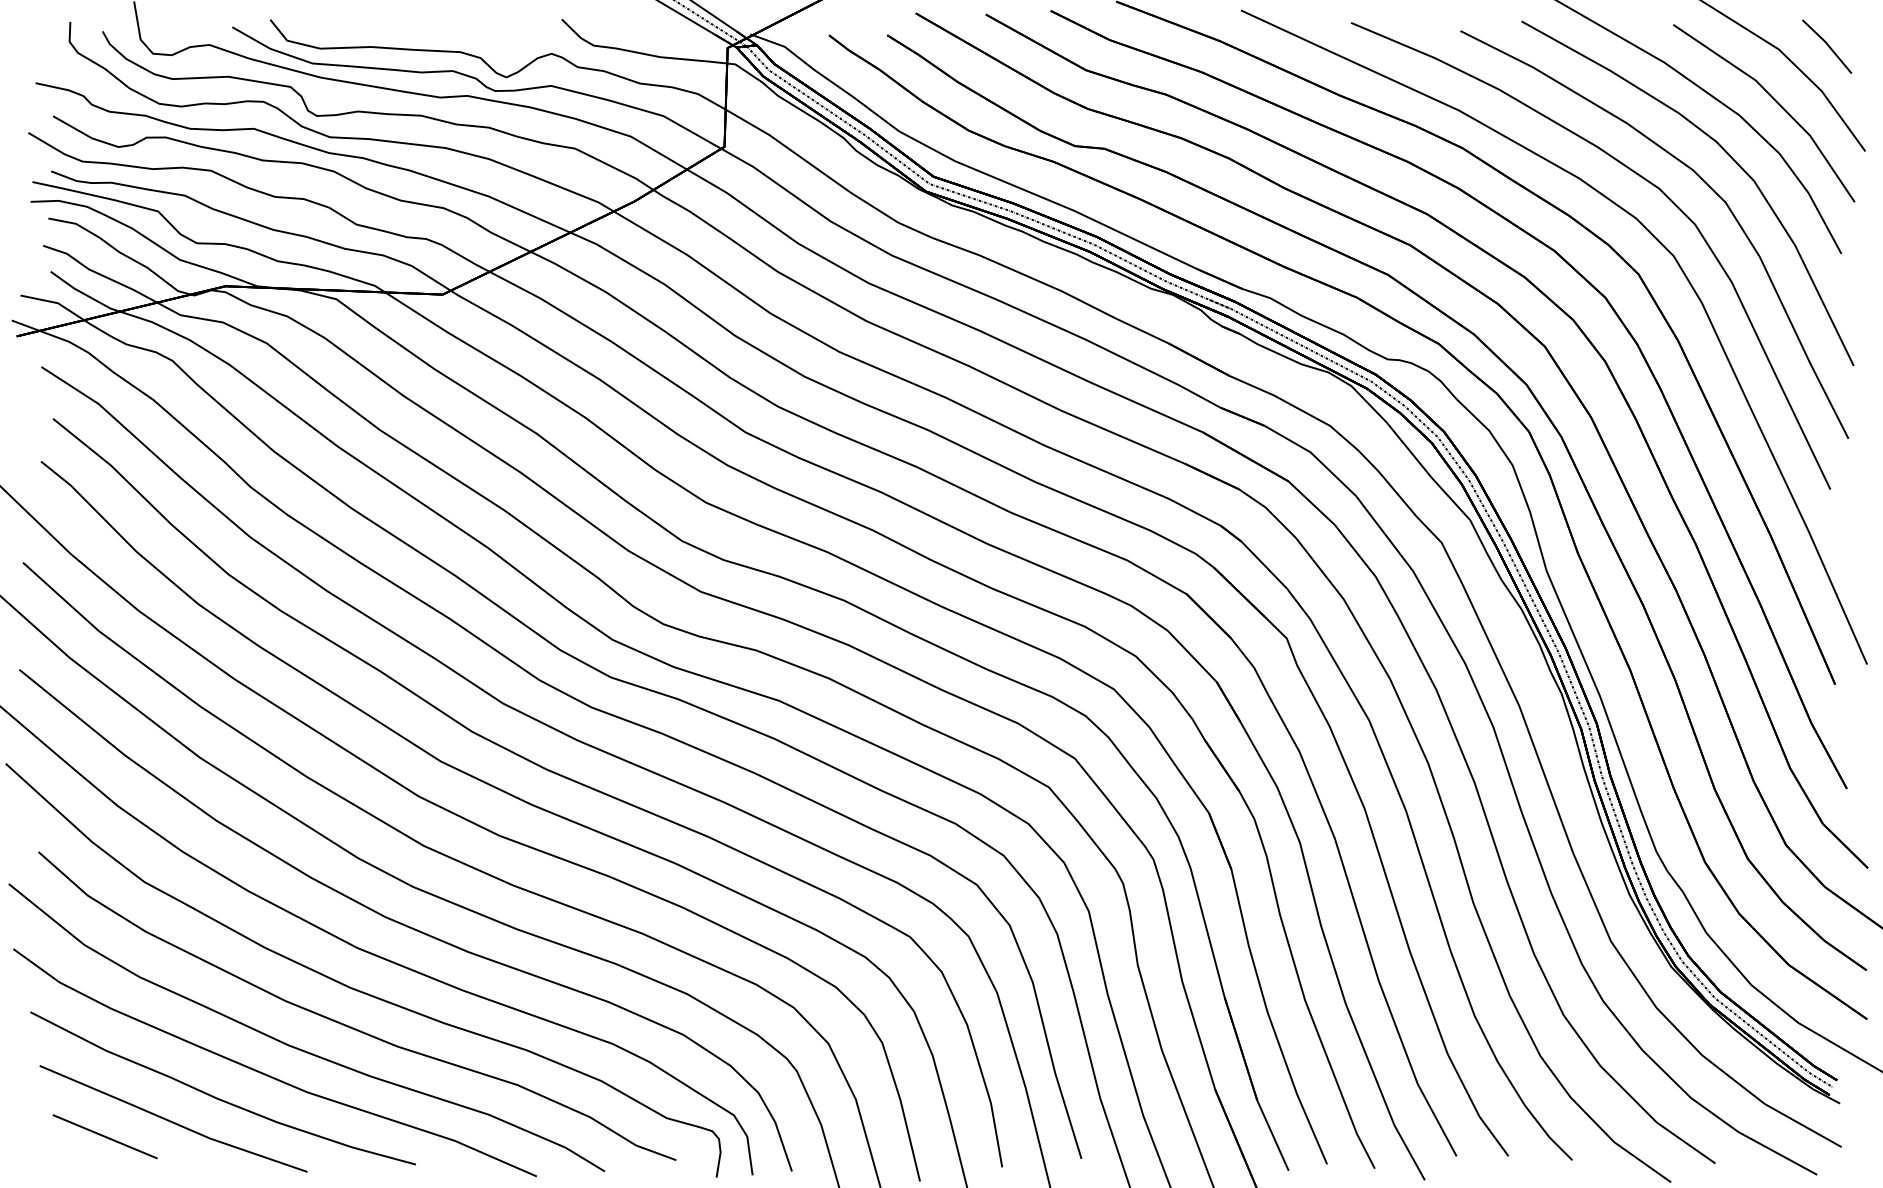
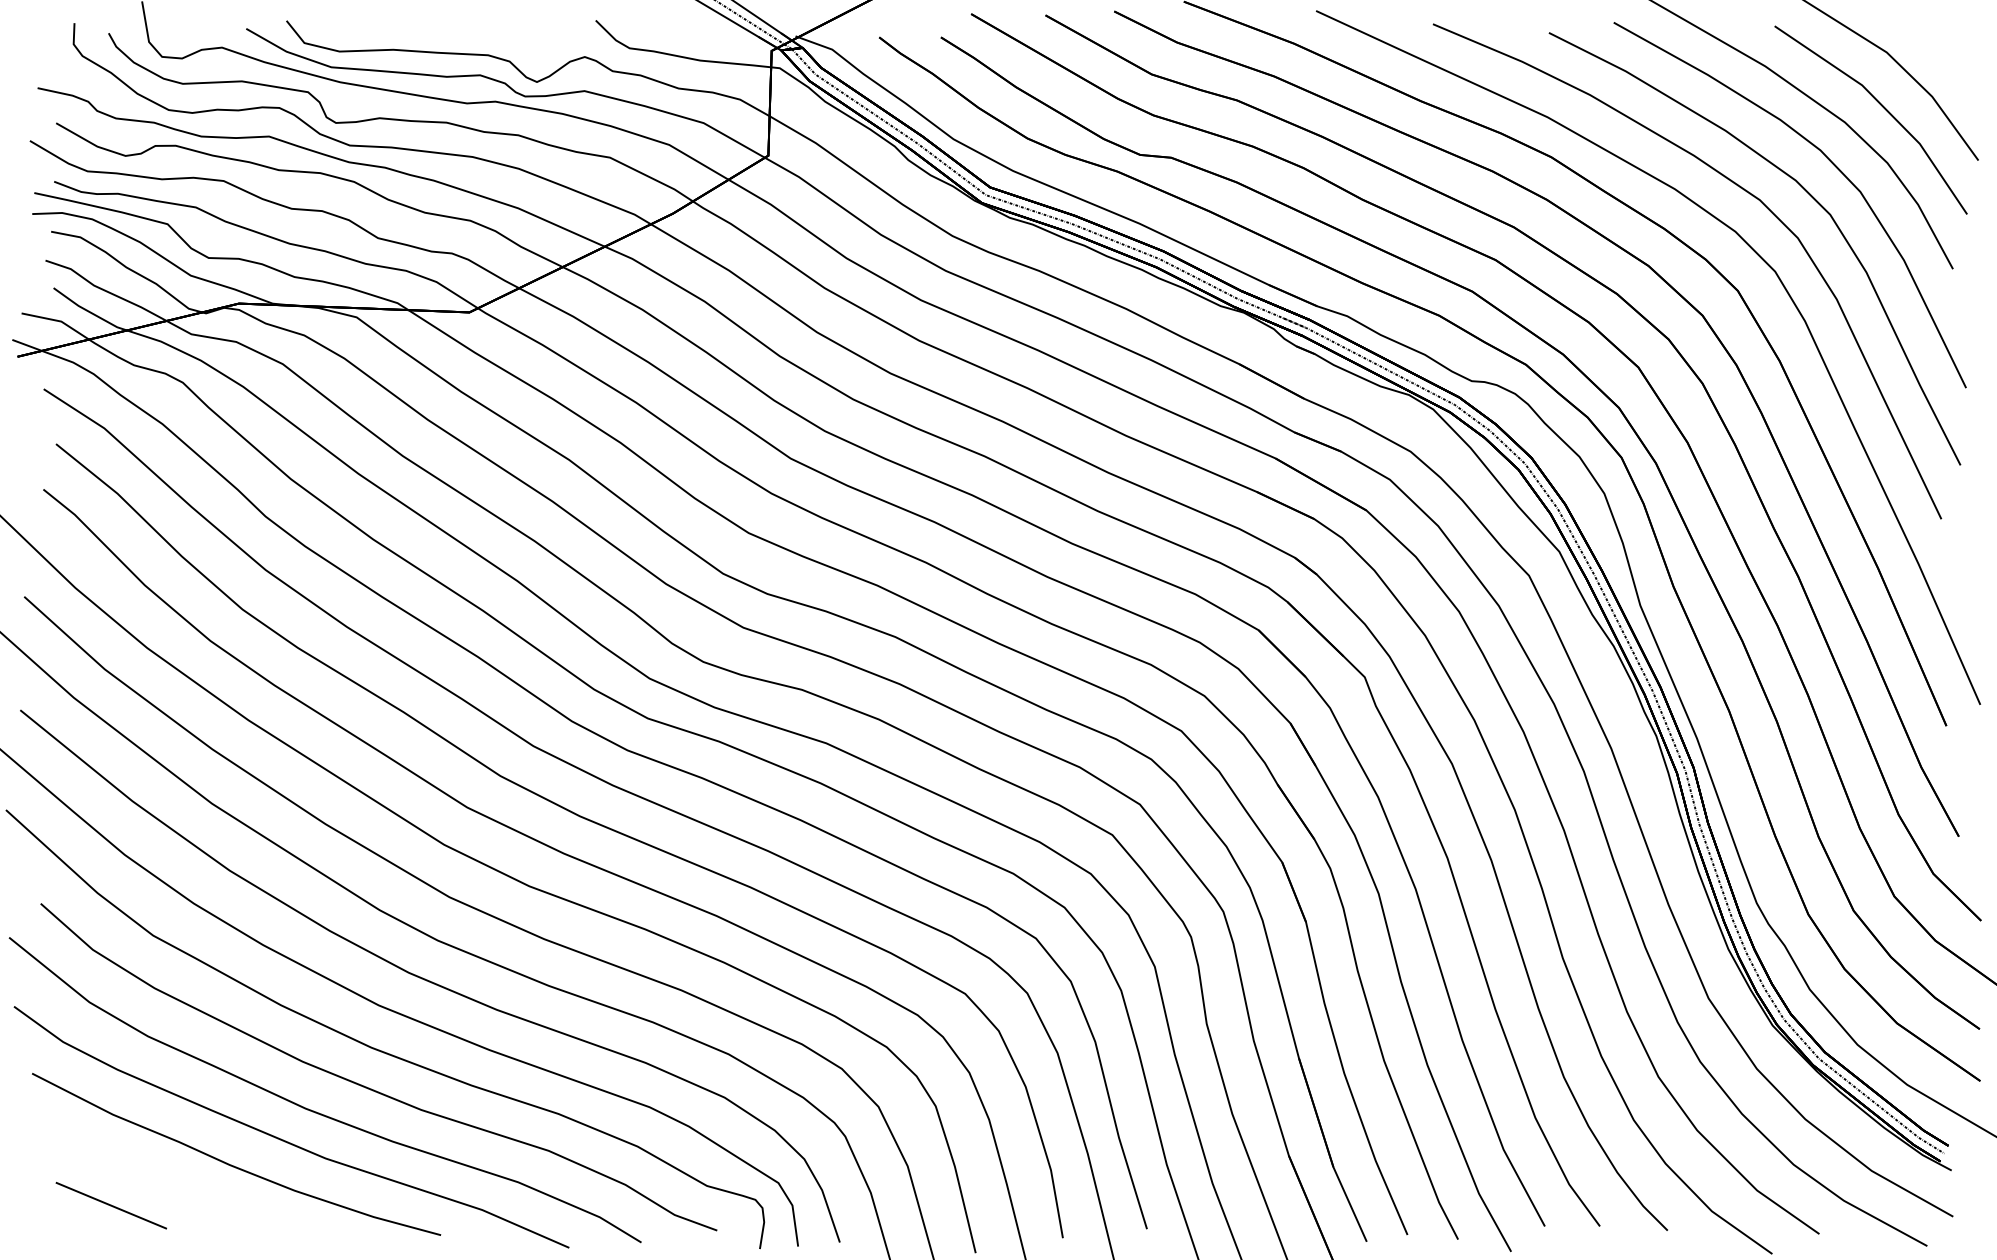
line: (1827, 46) -> (1938, 49), removed
part: (173, 1118) -> (183, 1186), removed

